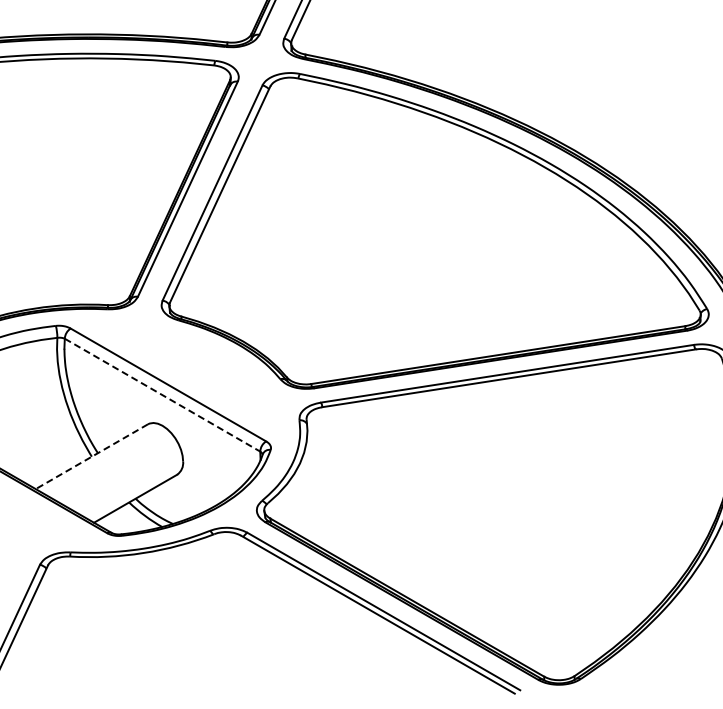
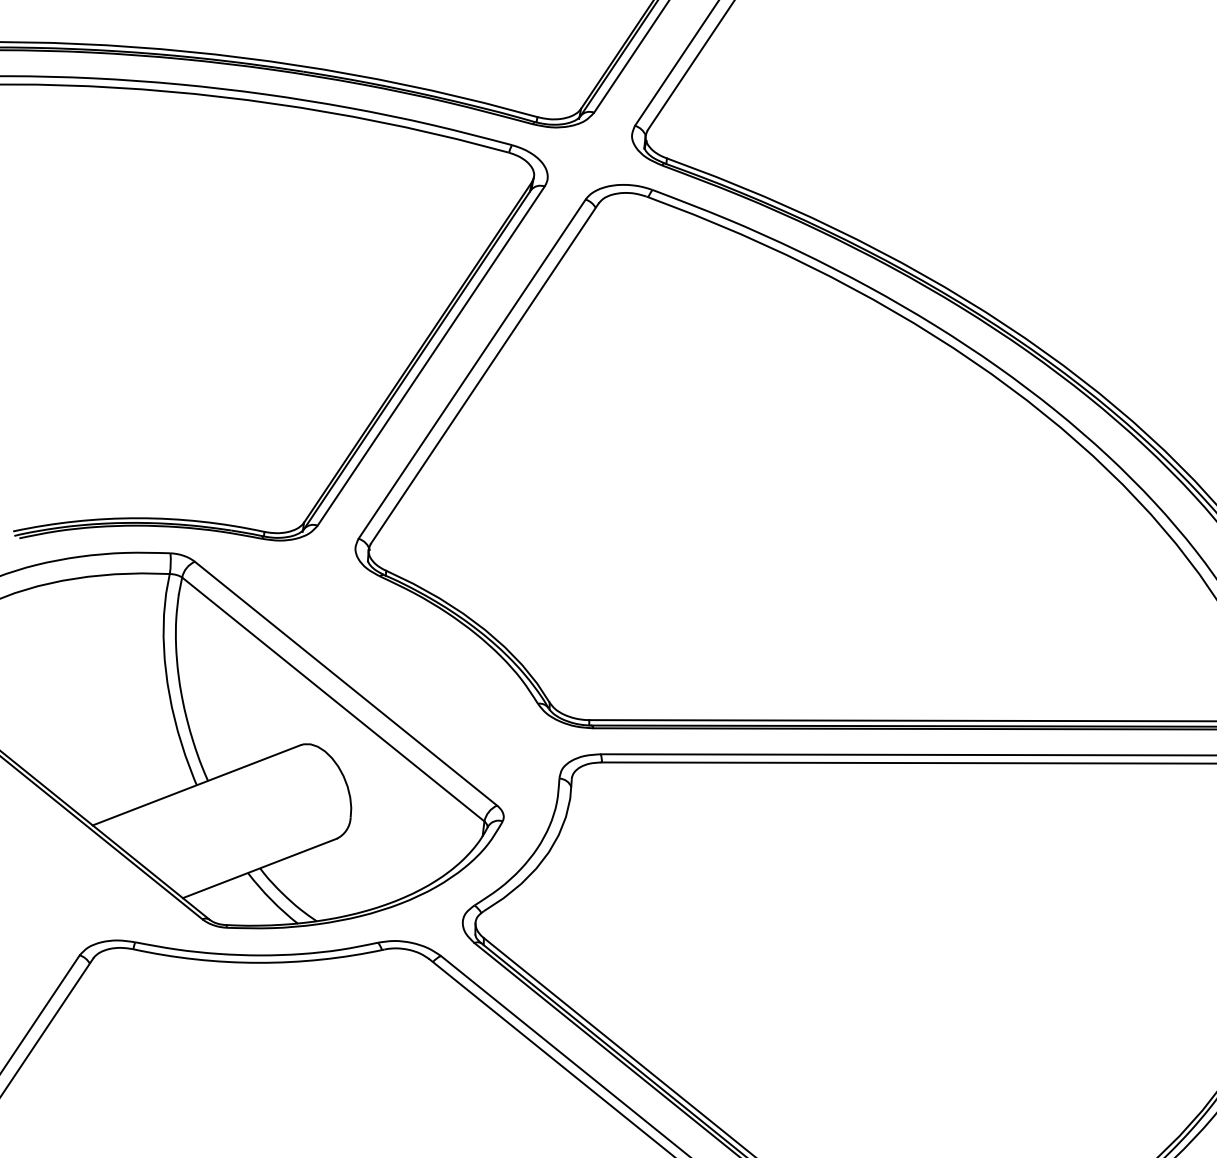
line: (162, 395) -> (333, 700), dashed -> solid
line: (91, 456) -> (196, 784), dashed -> solid

